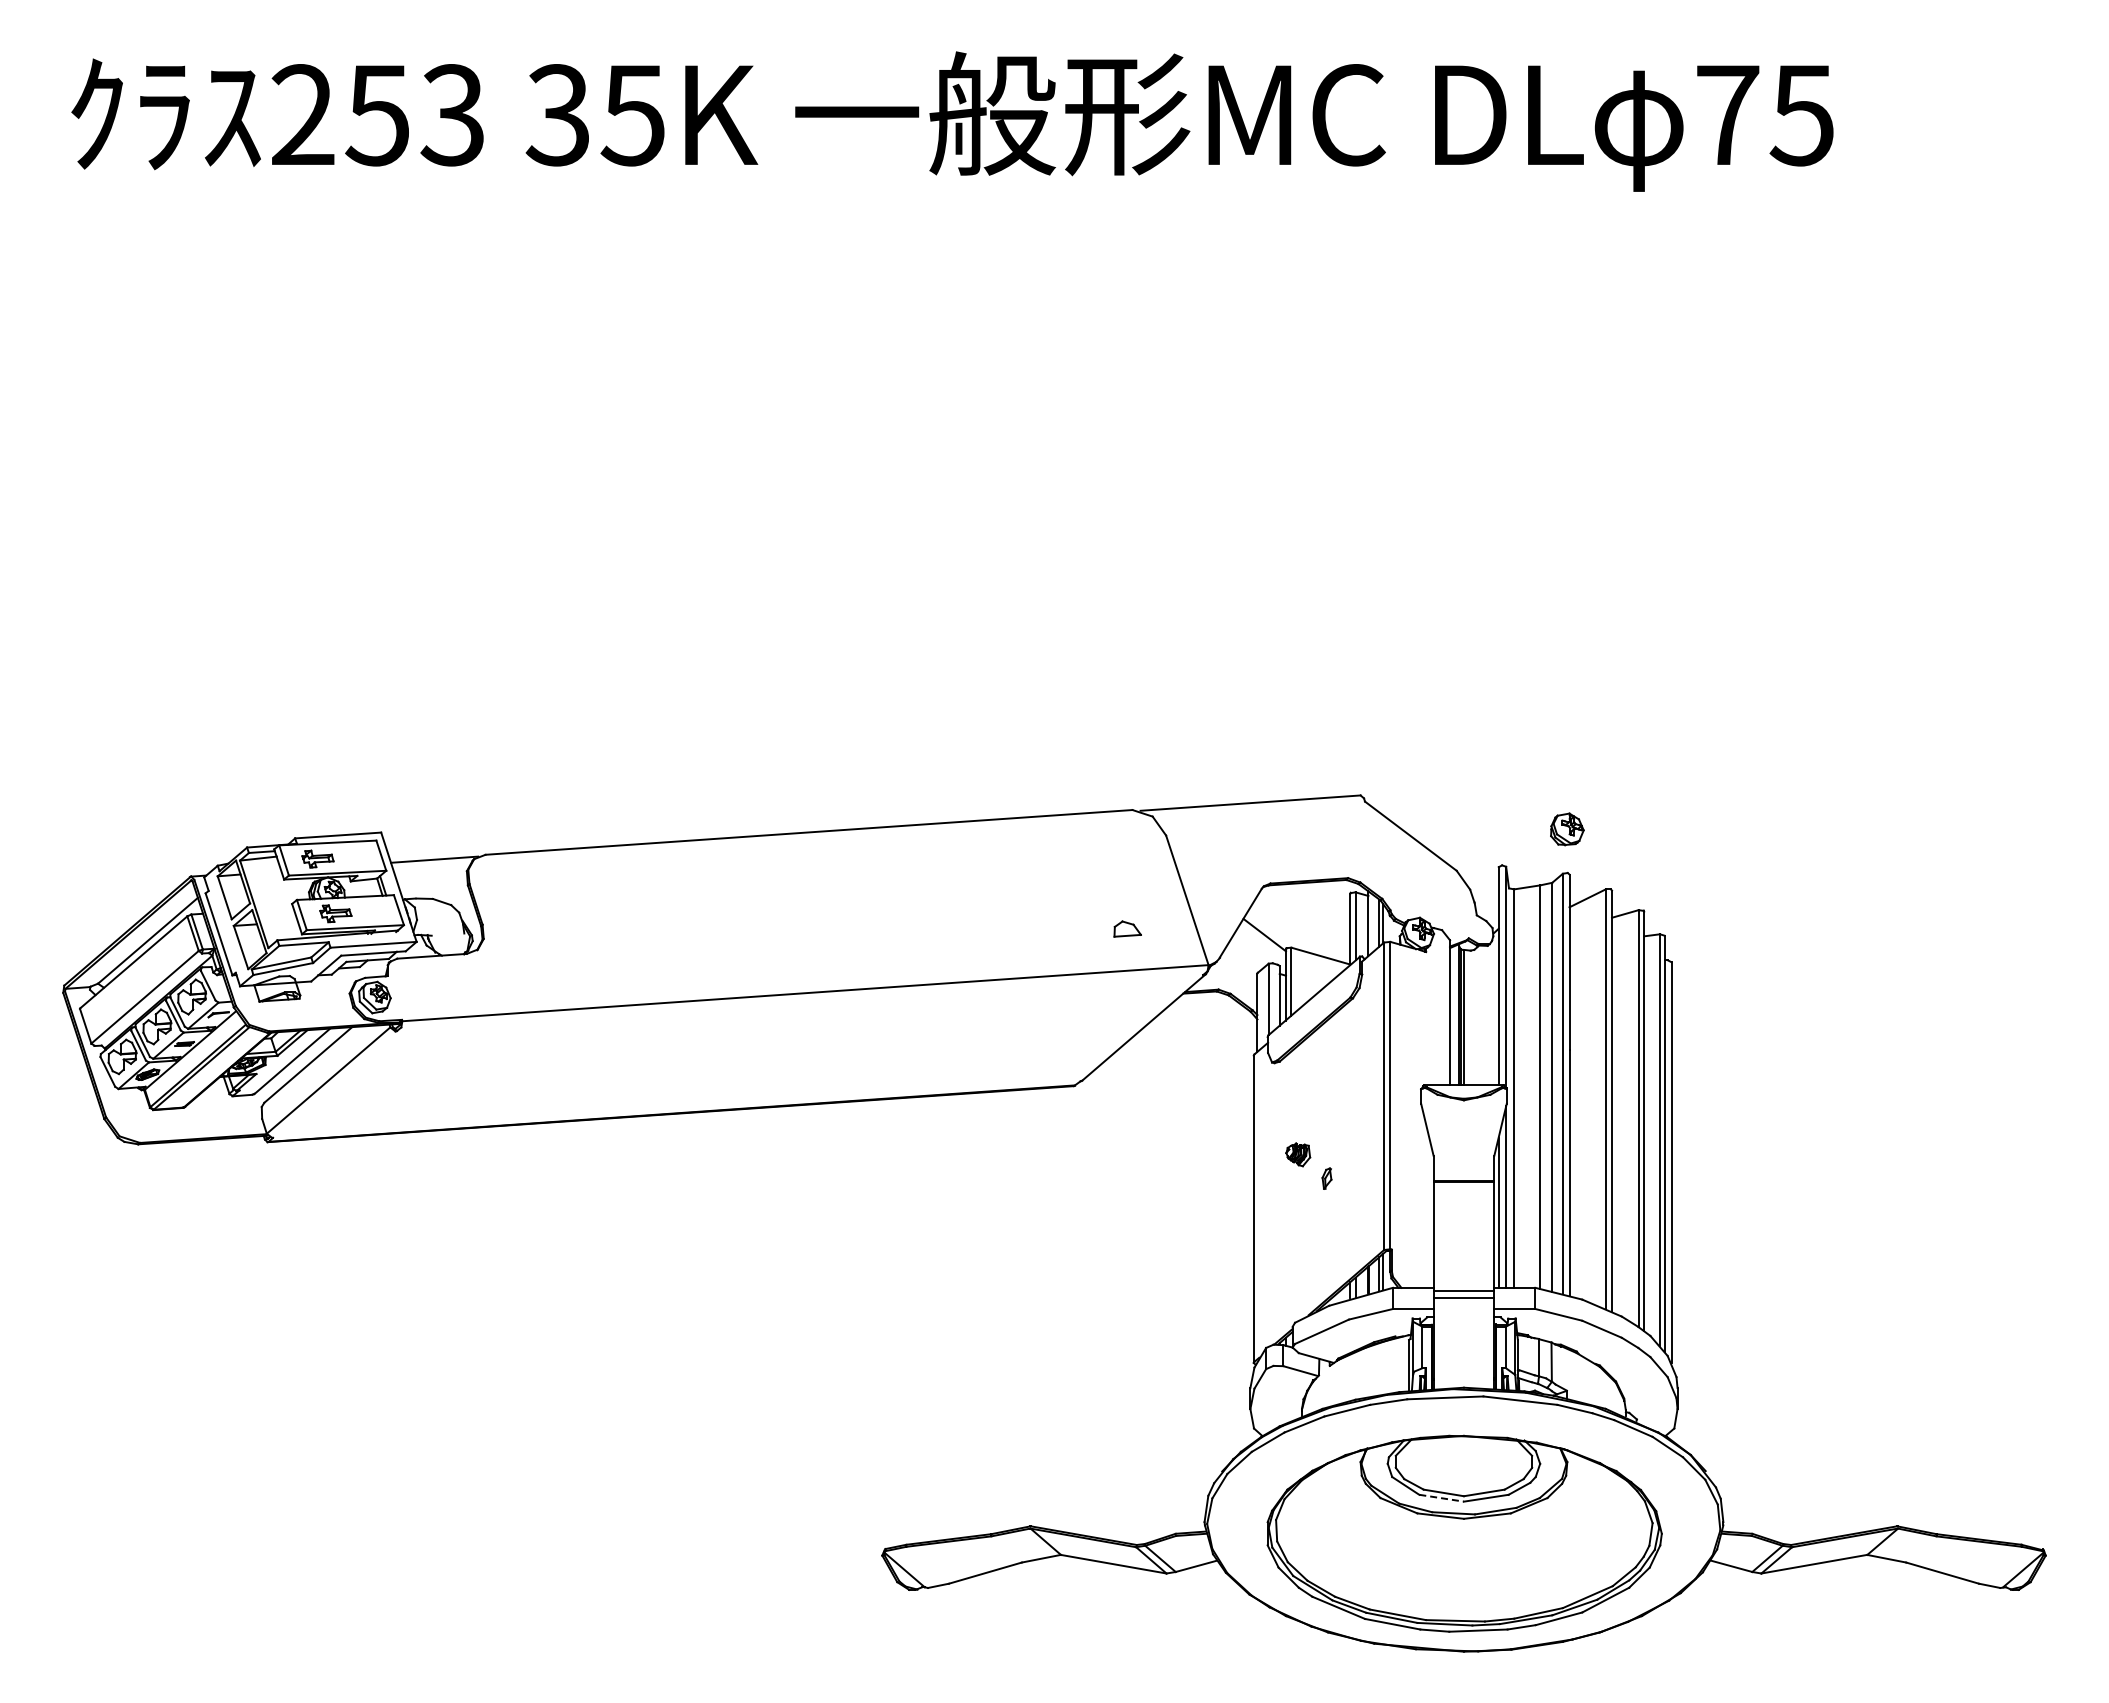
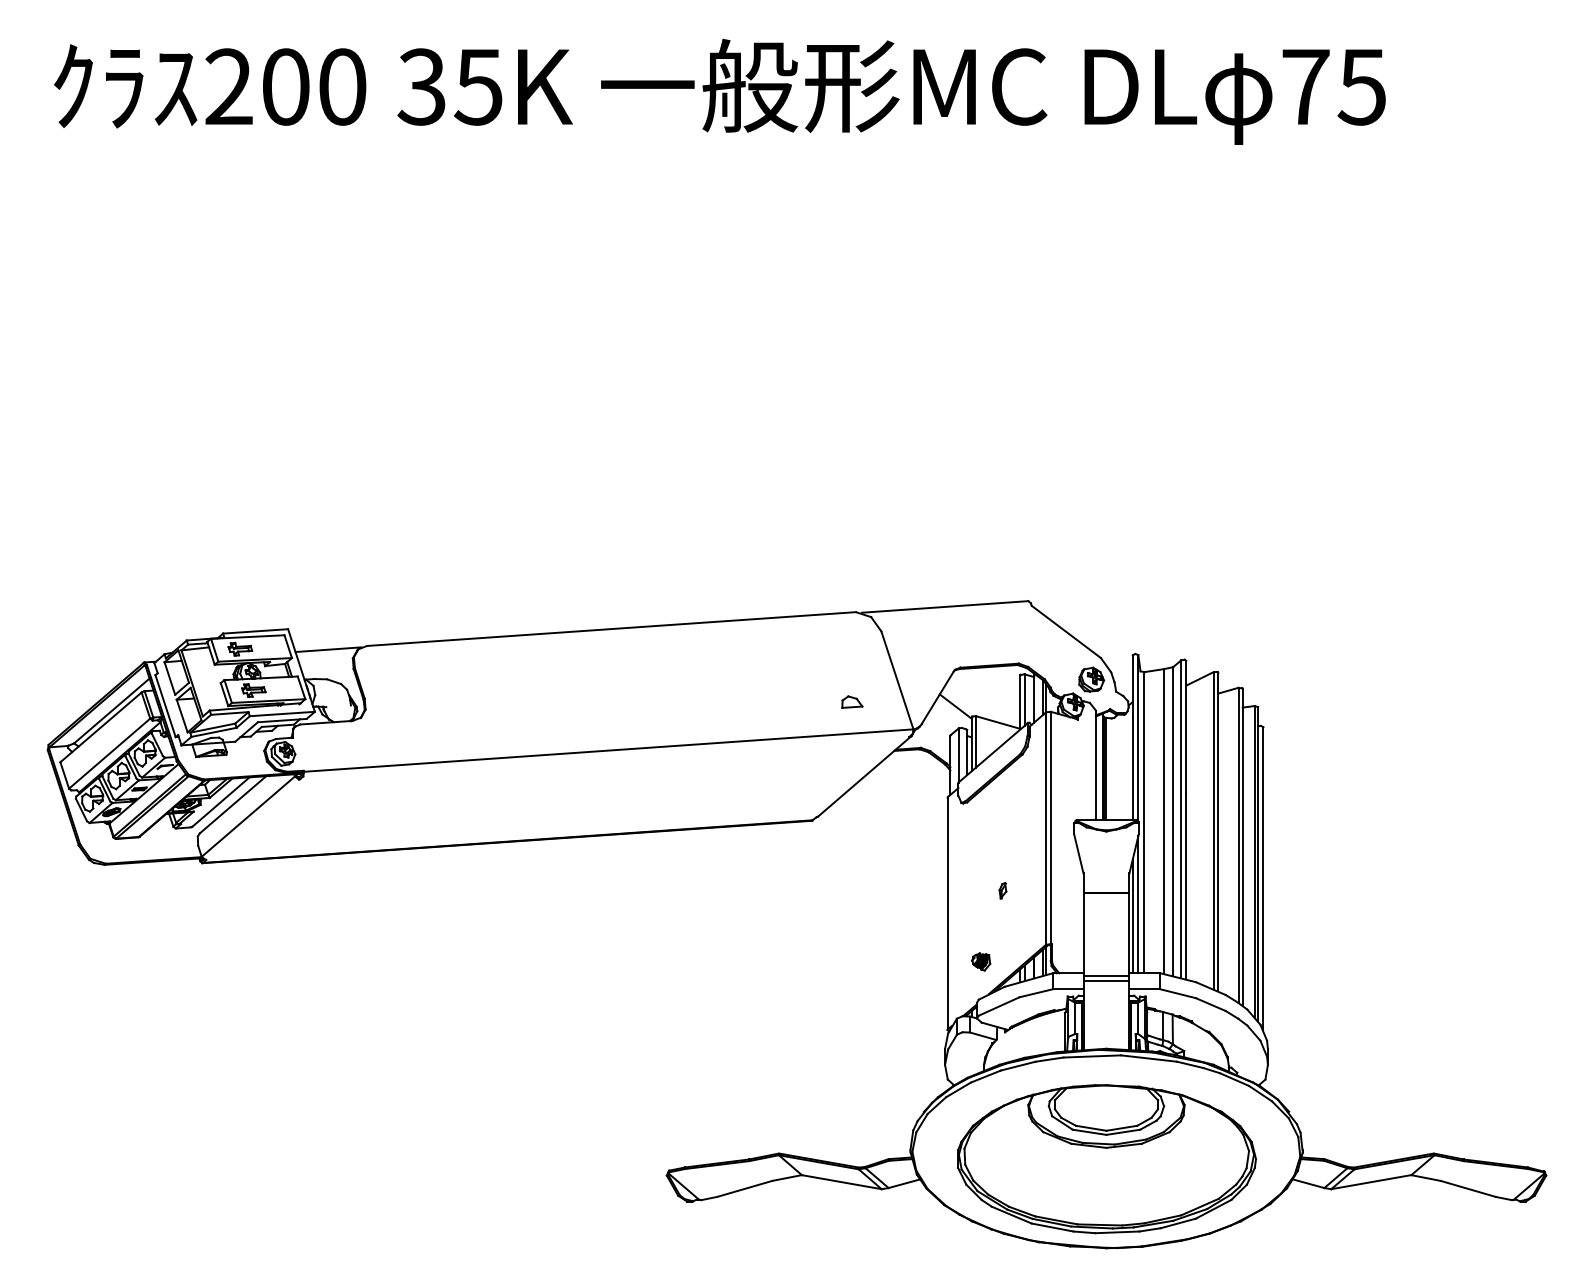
text: (414, 115) -> (313, 87), 253 -> 200
part: (1567, 829) -> (1091, 679), moved
part: (1298, 1154) -> (981, 961), moved
line: (1441, 1498) -> (1089, 1132), dashed -> solid

